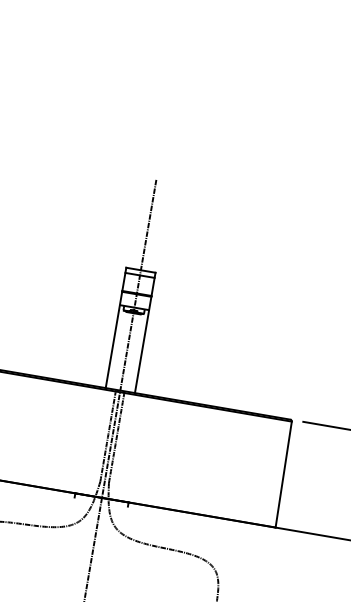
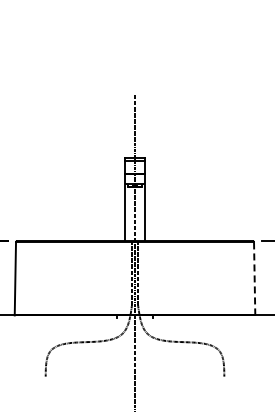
line: (283, 474) -> (254, 278), solid -> dashed

